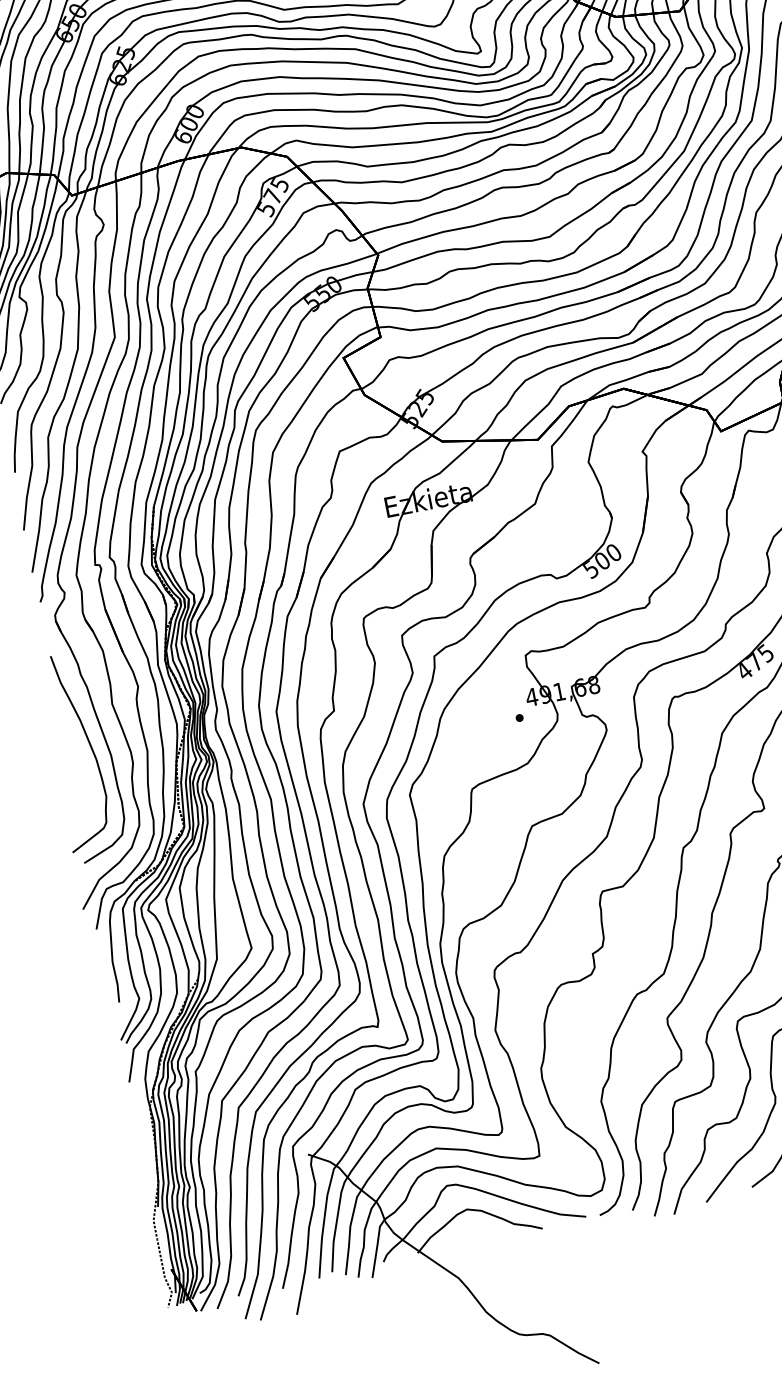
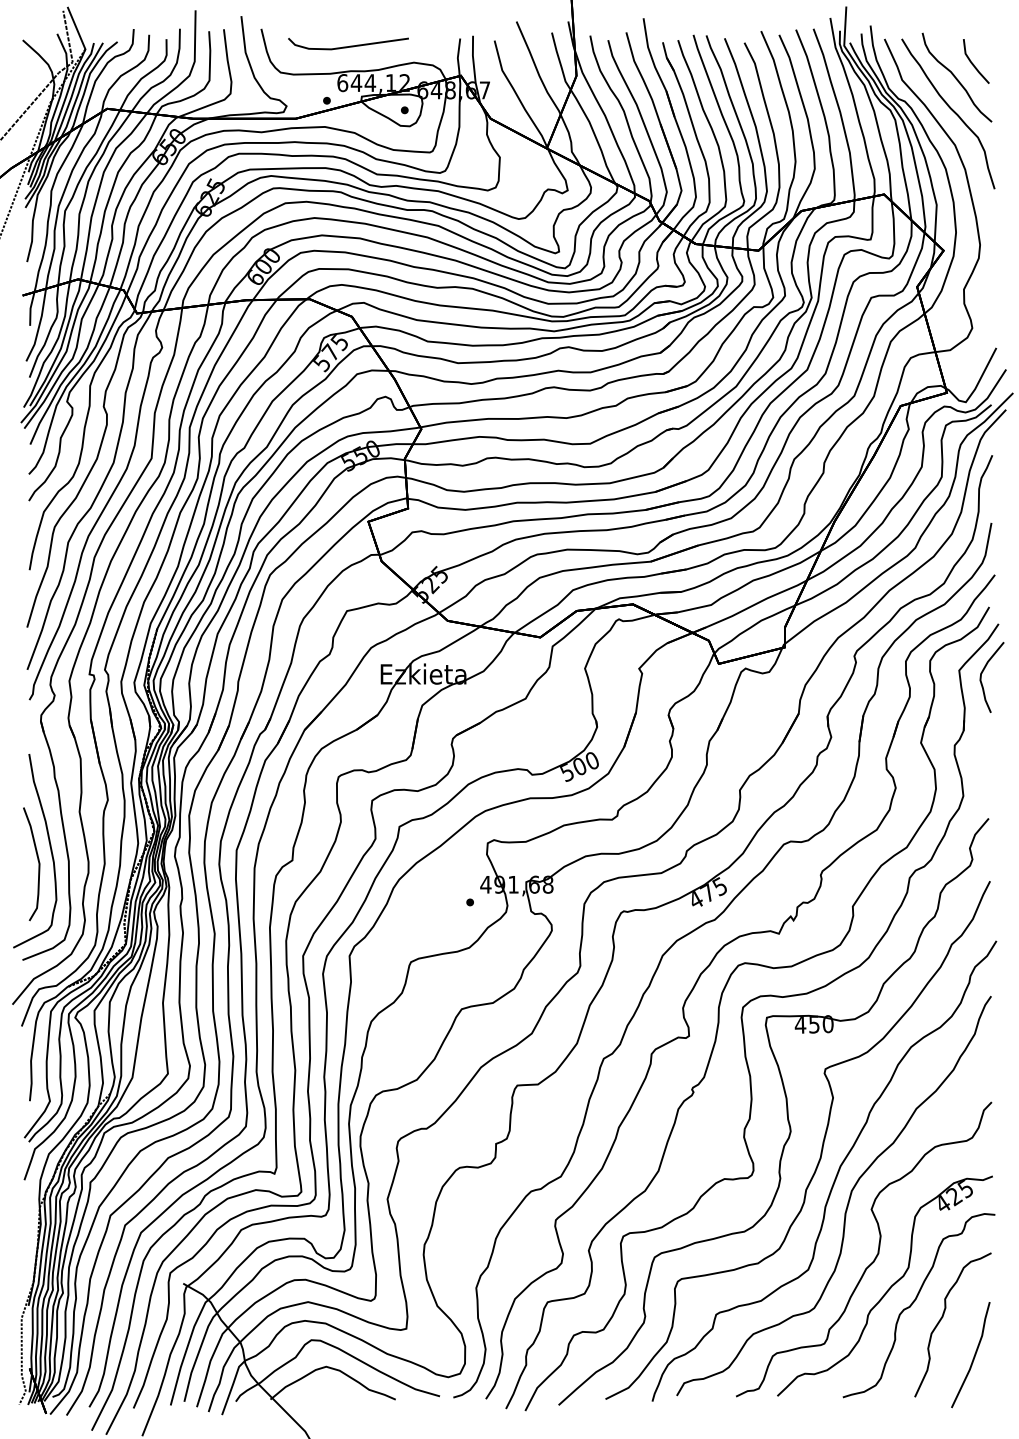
curve: (81, 764) -> (38, 864), added

